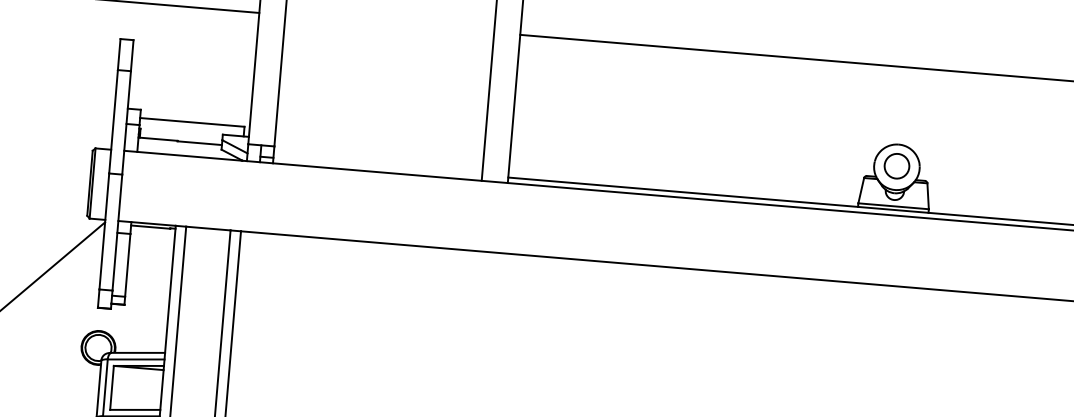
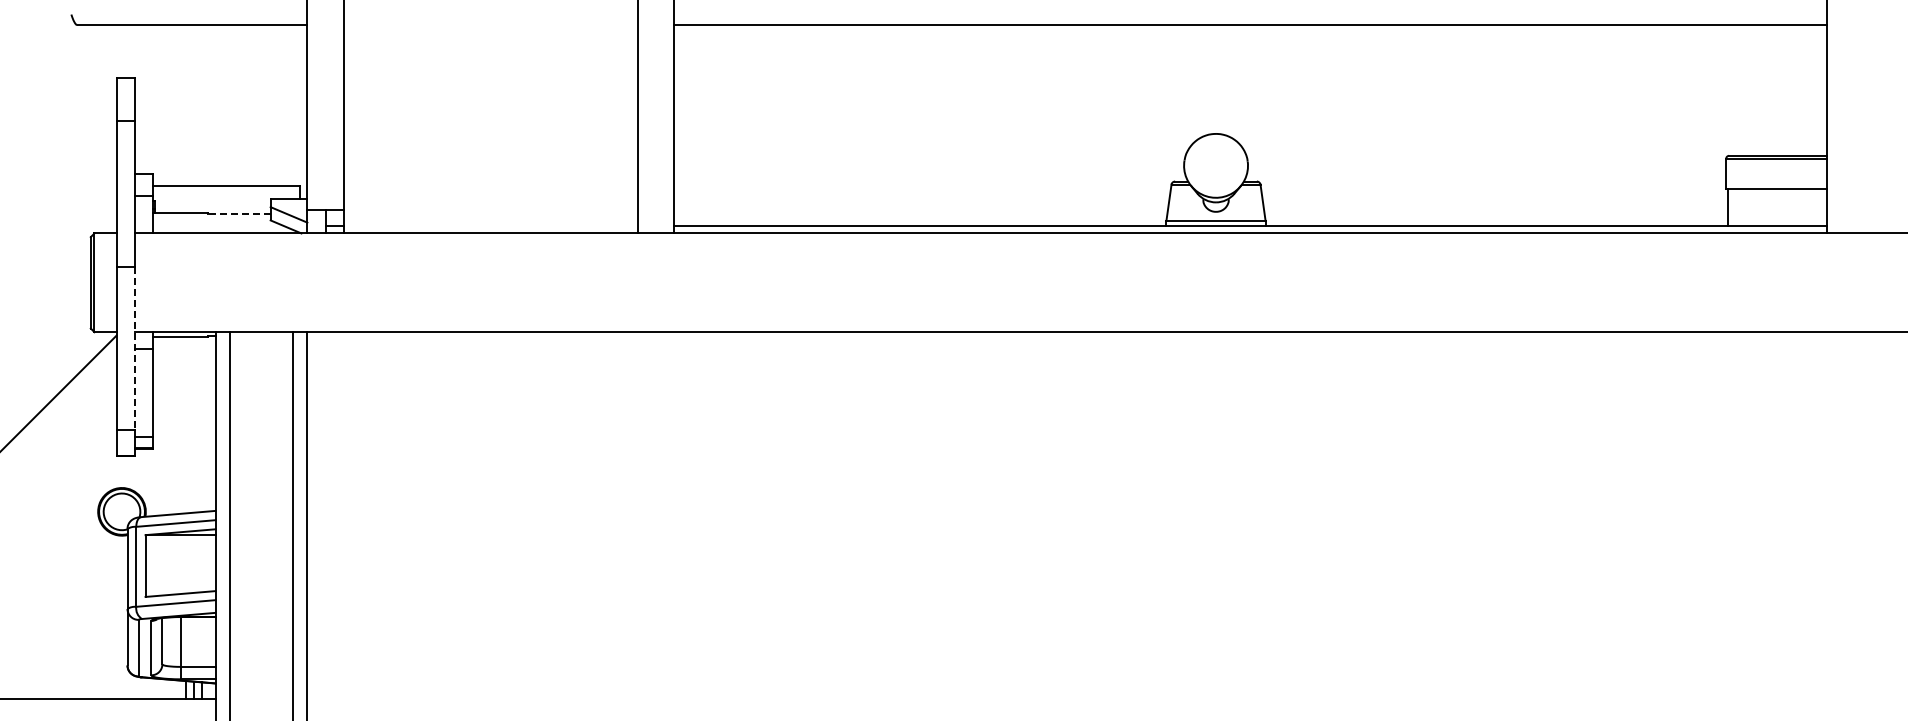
line: (199, 142) -> (238, 213), solid -> dashed
circle: (896, 166) -> (1215, 164), removed
line: (117, 232) -> (134, 348), solid -> dashed

